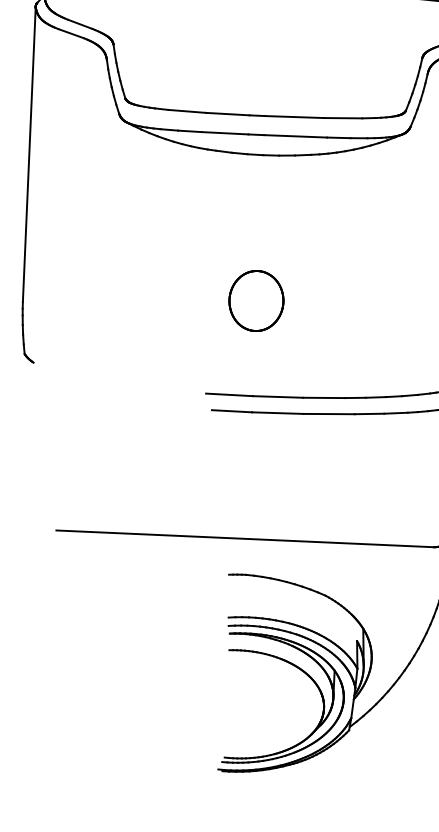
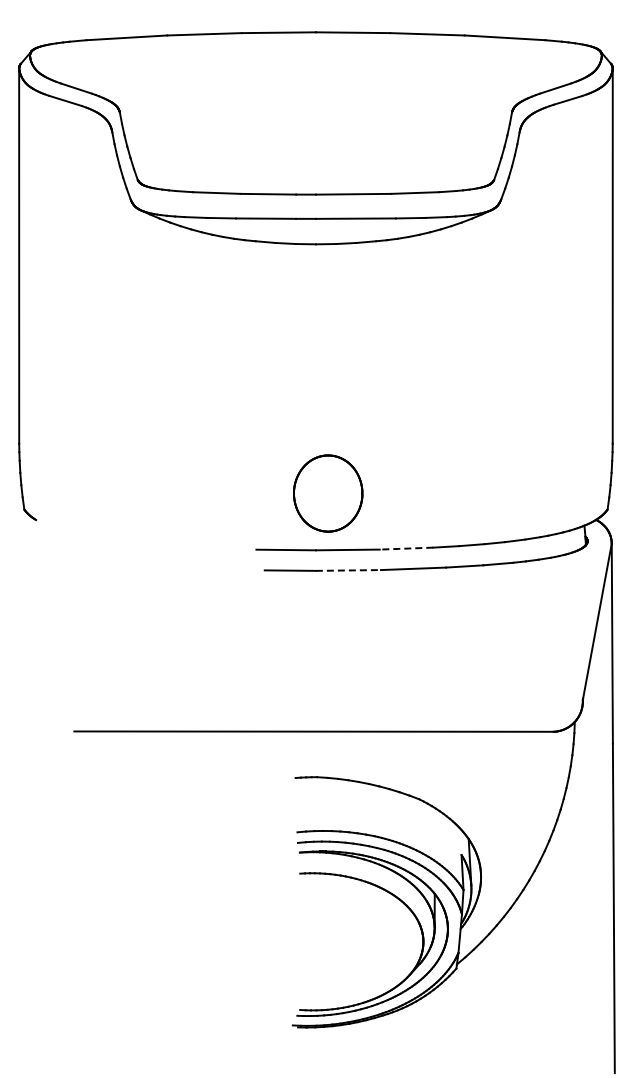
part: (256, 300) -> (328, 493), moved
line: (324, 397) -> (406, 548), solid -> dashed
line: (277, 413) -> (348, 570), solid -> dashed

